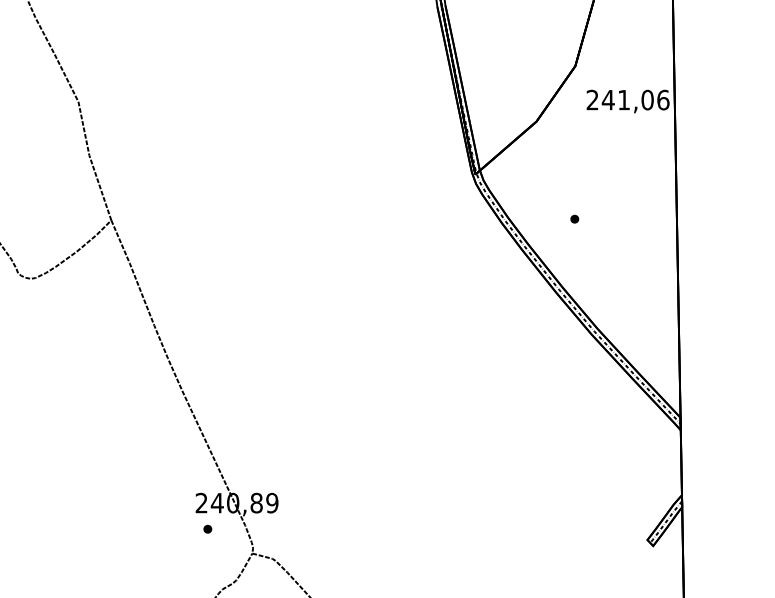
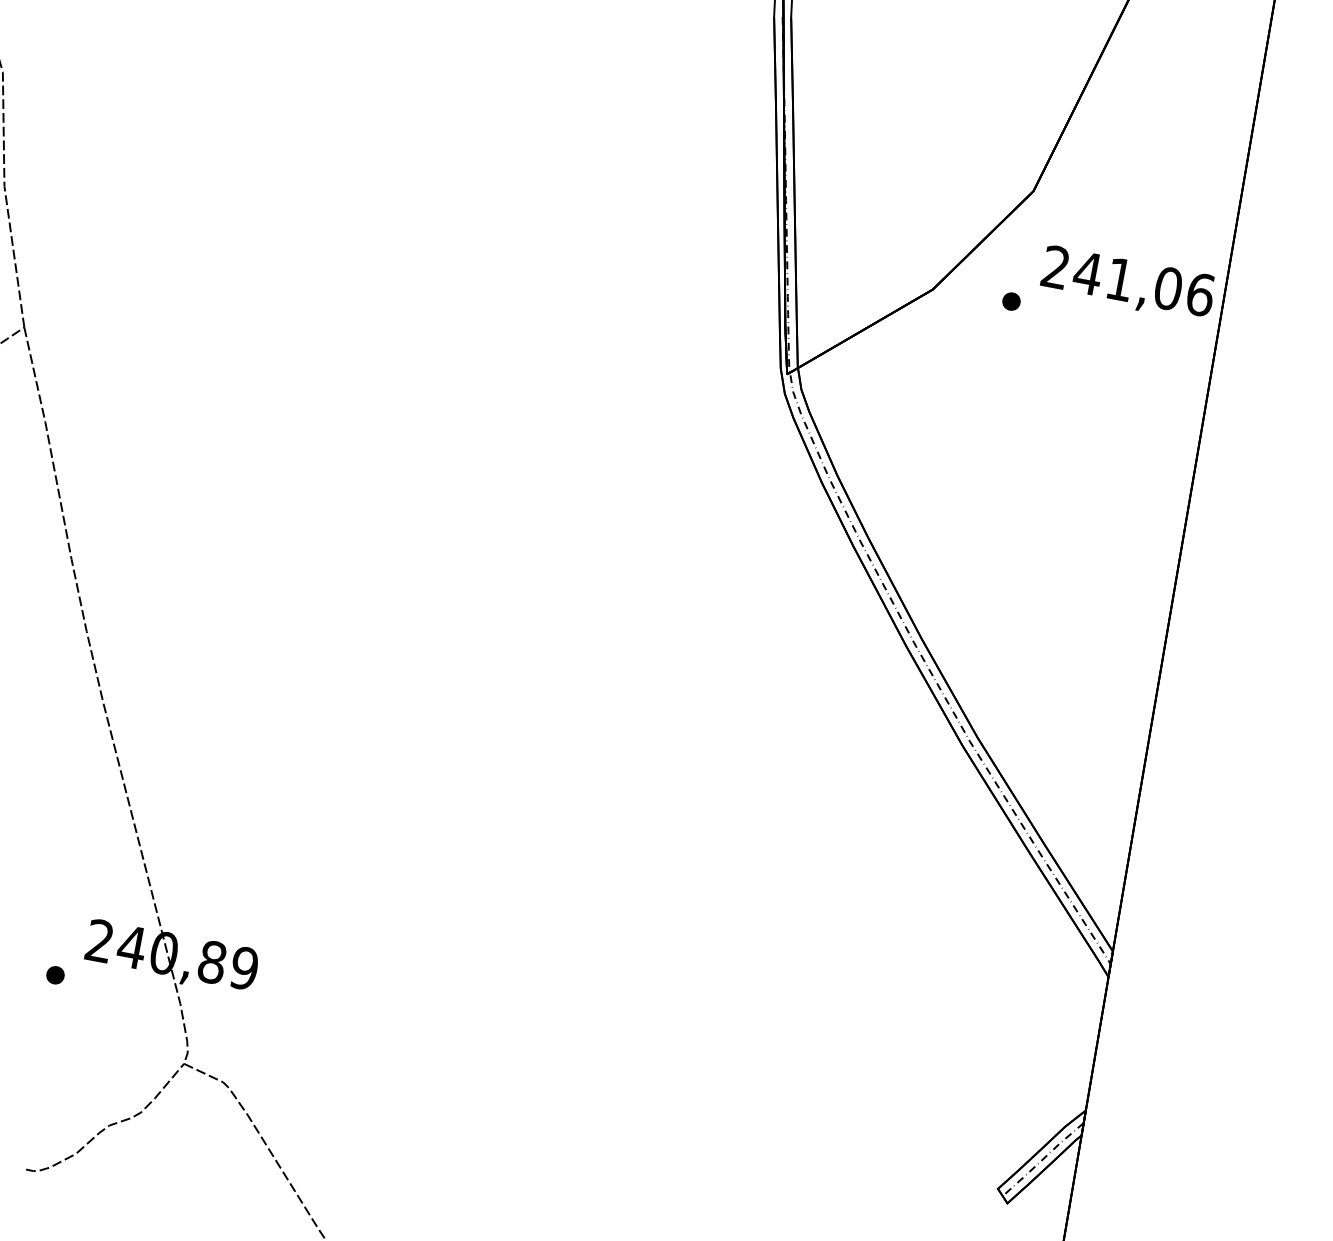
part: (574, 218) -> (1011, 300), moved
part: (207, 528) -> (55, 973), moved

